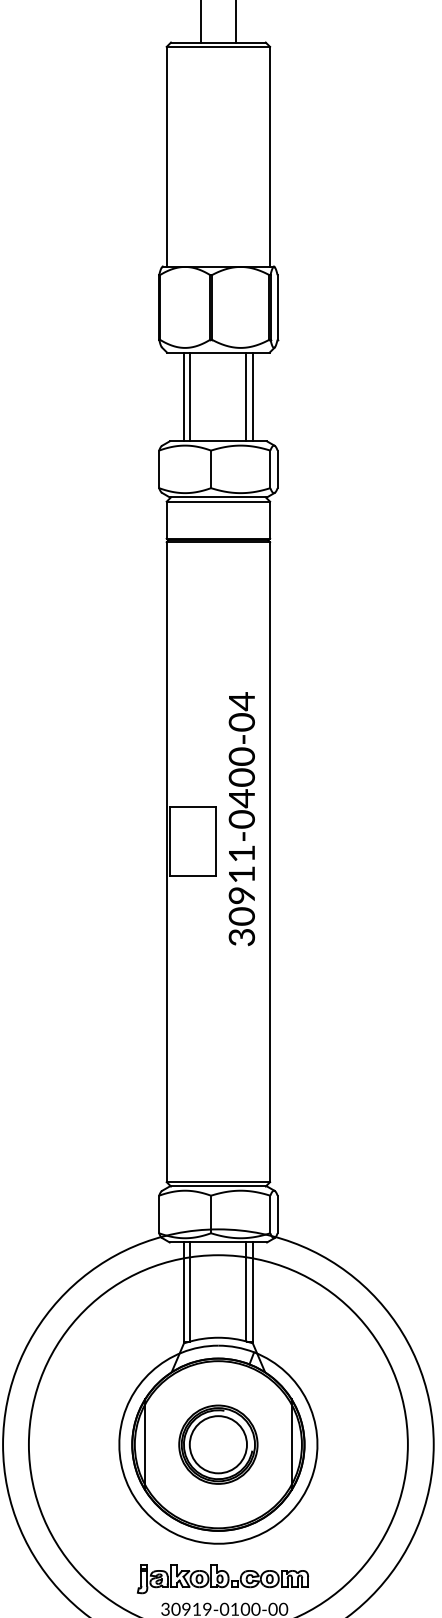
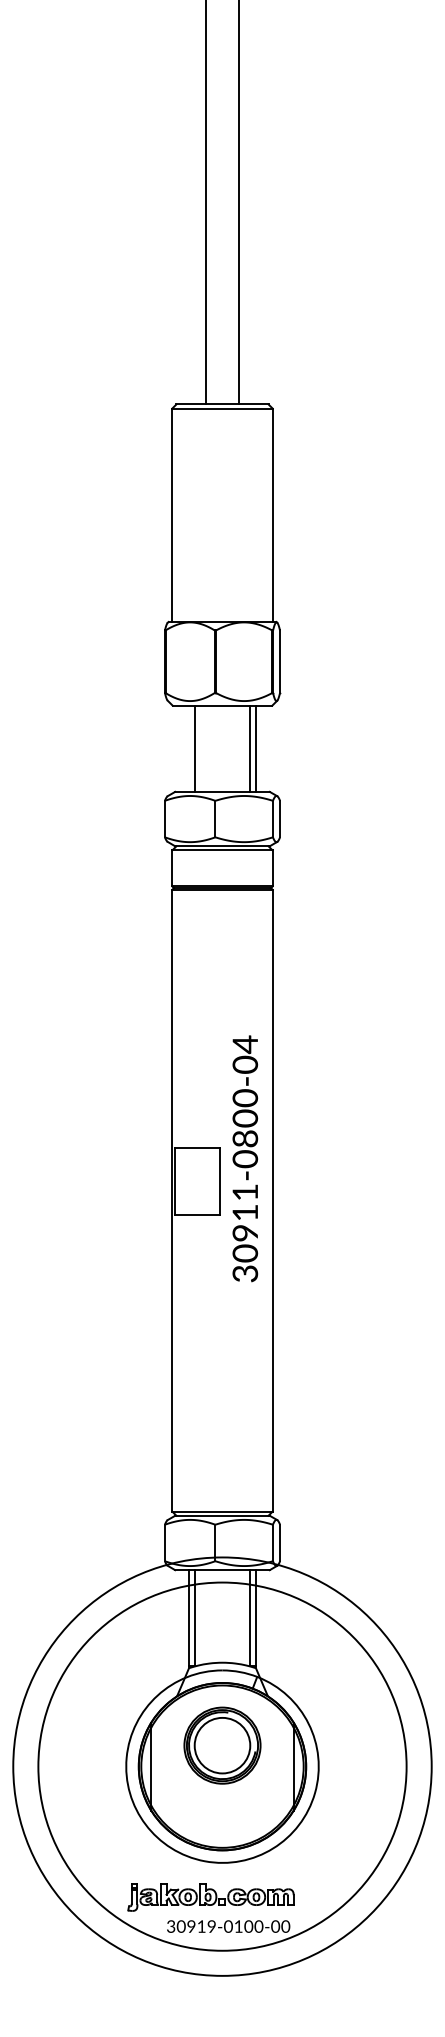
line: (184, 396) -> (189, 748), removed
text: (242, 798) -> (245, 1138), 30911-0400-04 -> 30911-0800-04
part: (218, 1444) -> (222, 1745), moved
part: (222, 1579) -> (210, 1897), moved

